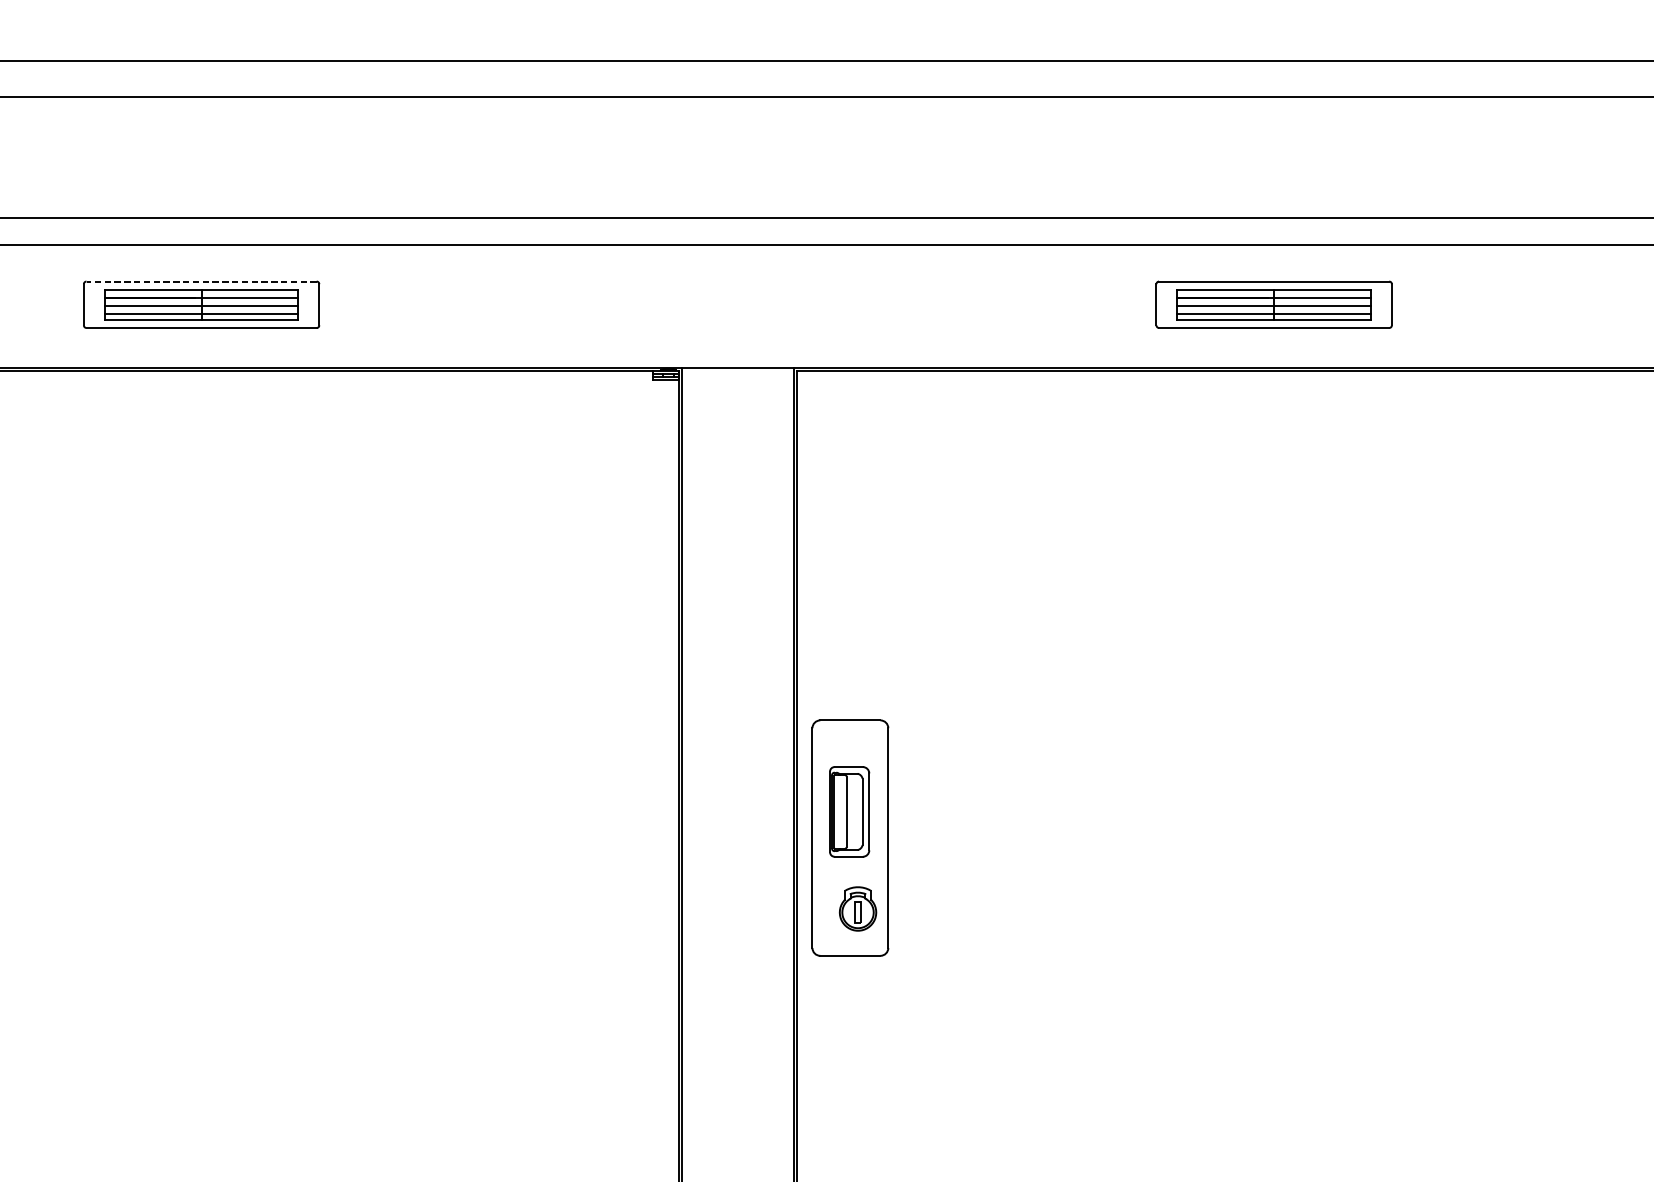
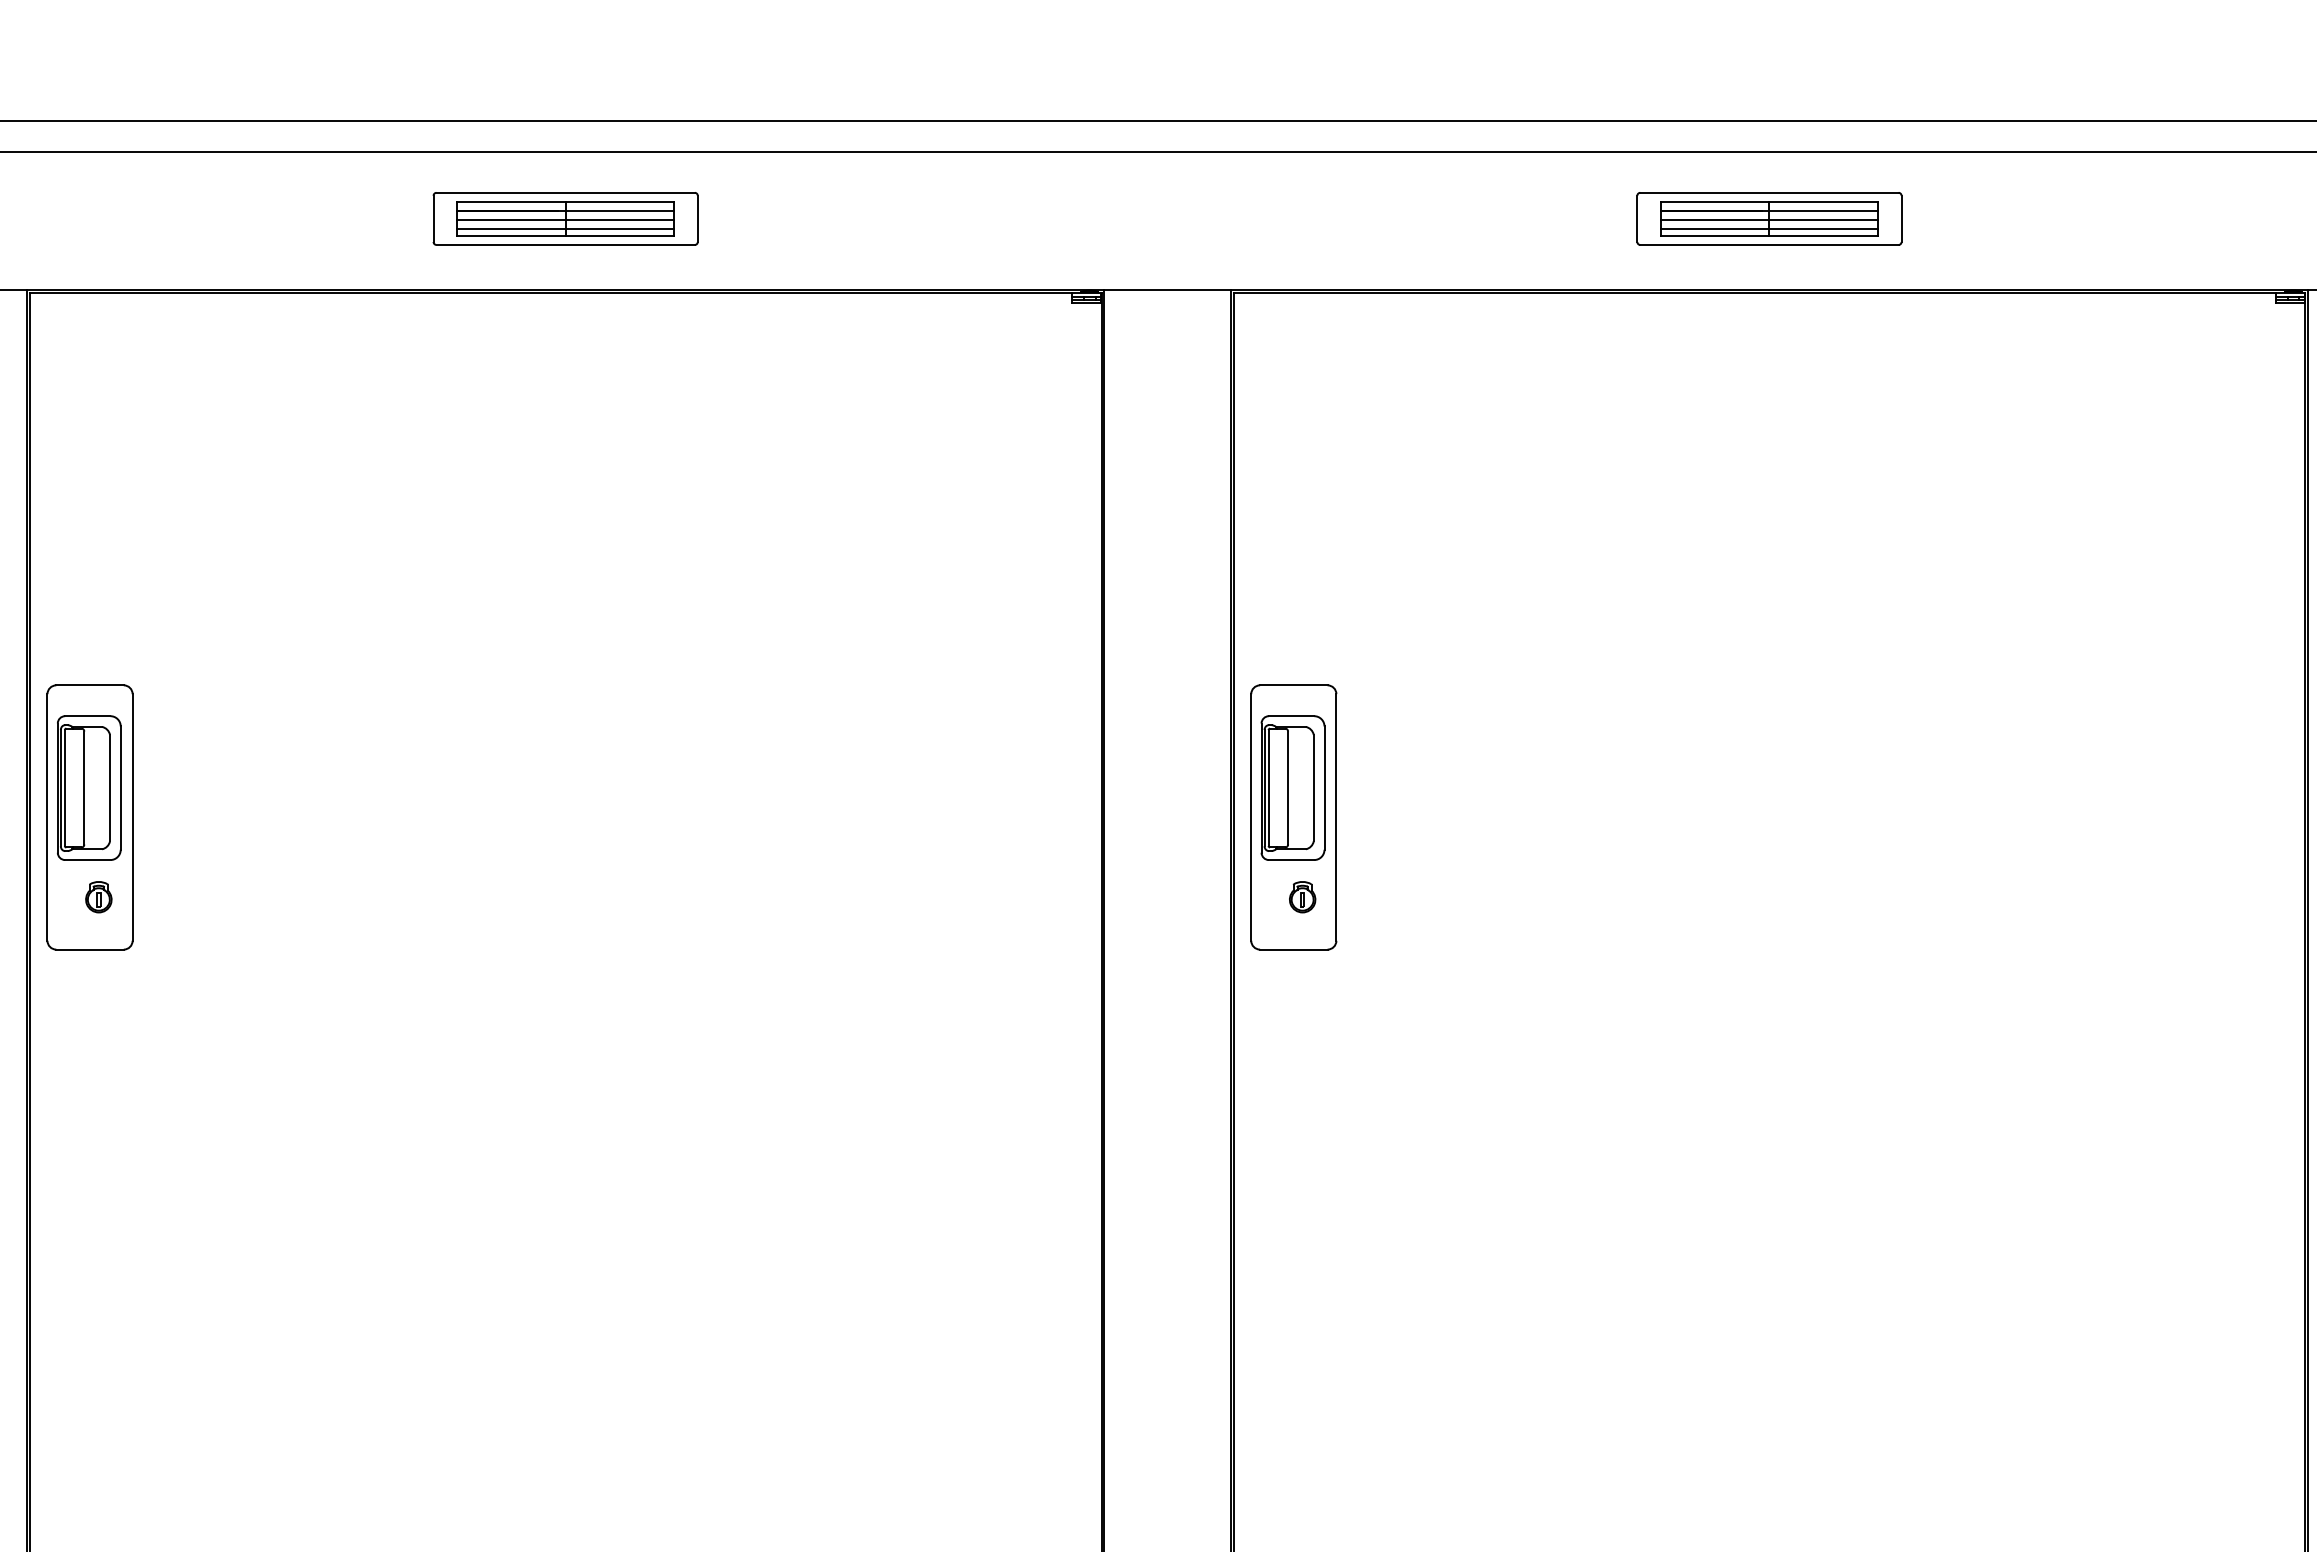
line: (201, 281) -> (565, 192), dashed -> solid
part: (849, 811) -> (1292, 787), size x1.43
part: (858, 909) -> (1302, 897), size x0.62

